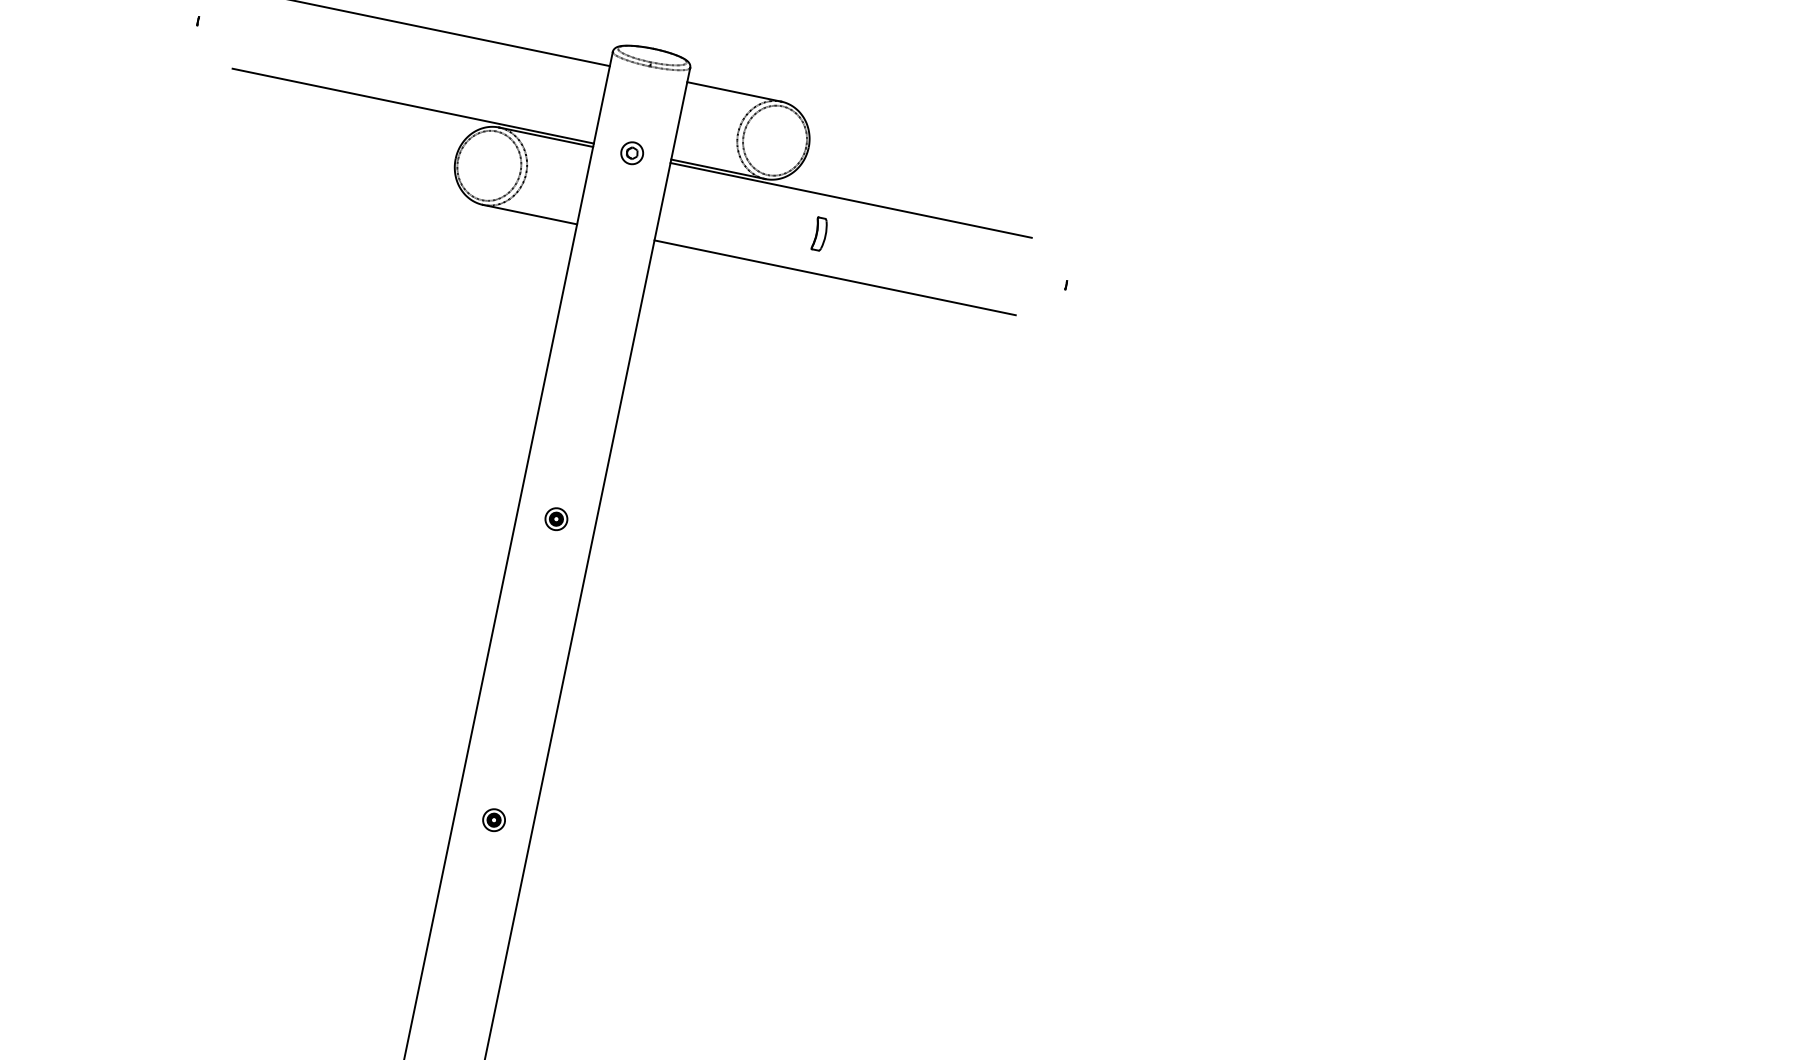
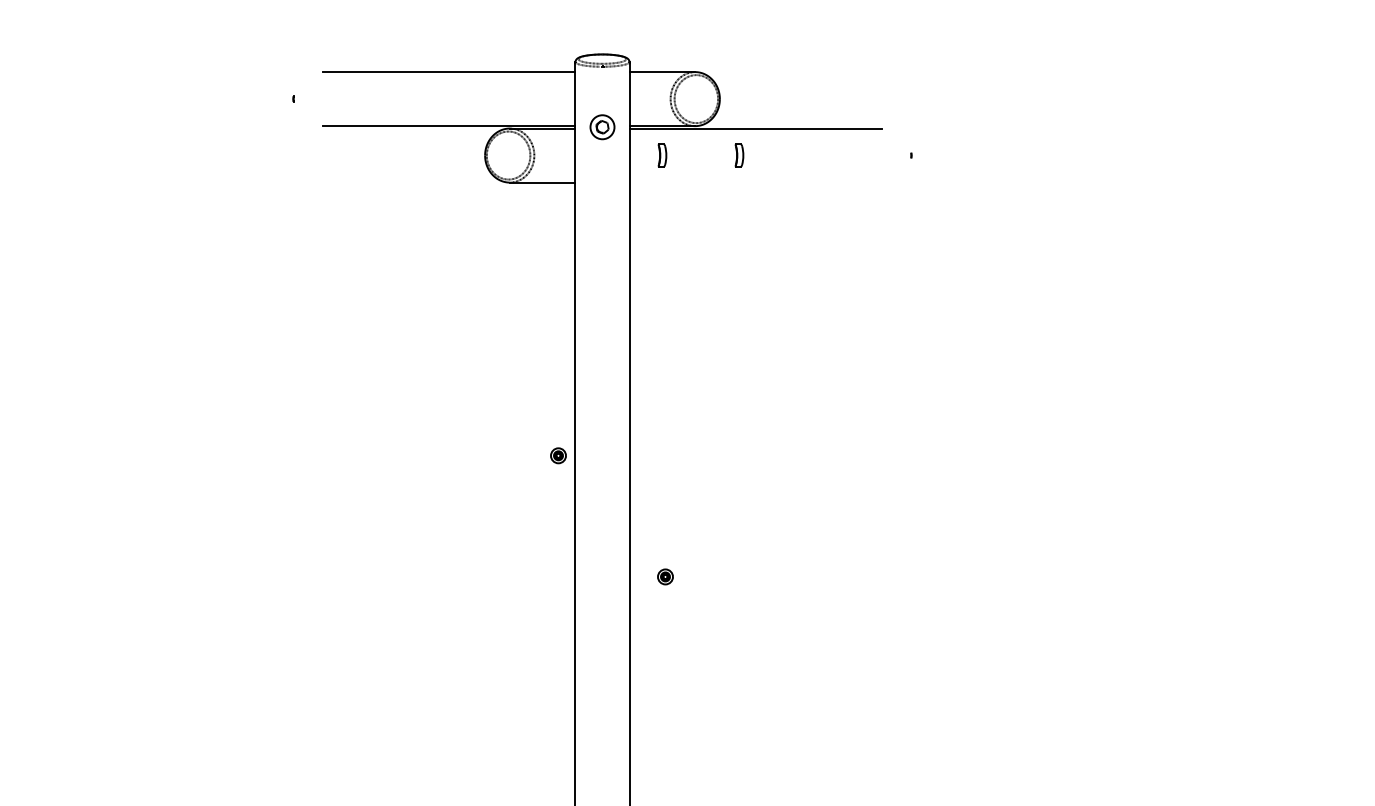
part: (632, 153) -> (602, 127), size x1.6
part: (709, 211) -> (662, 155), added
line: (835, 277) -> (755, 182), removed
part: (556, 518) -> (558, 455), moved
part: (494, 819) -> (665, 576), moved

